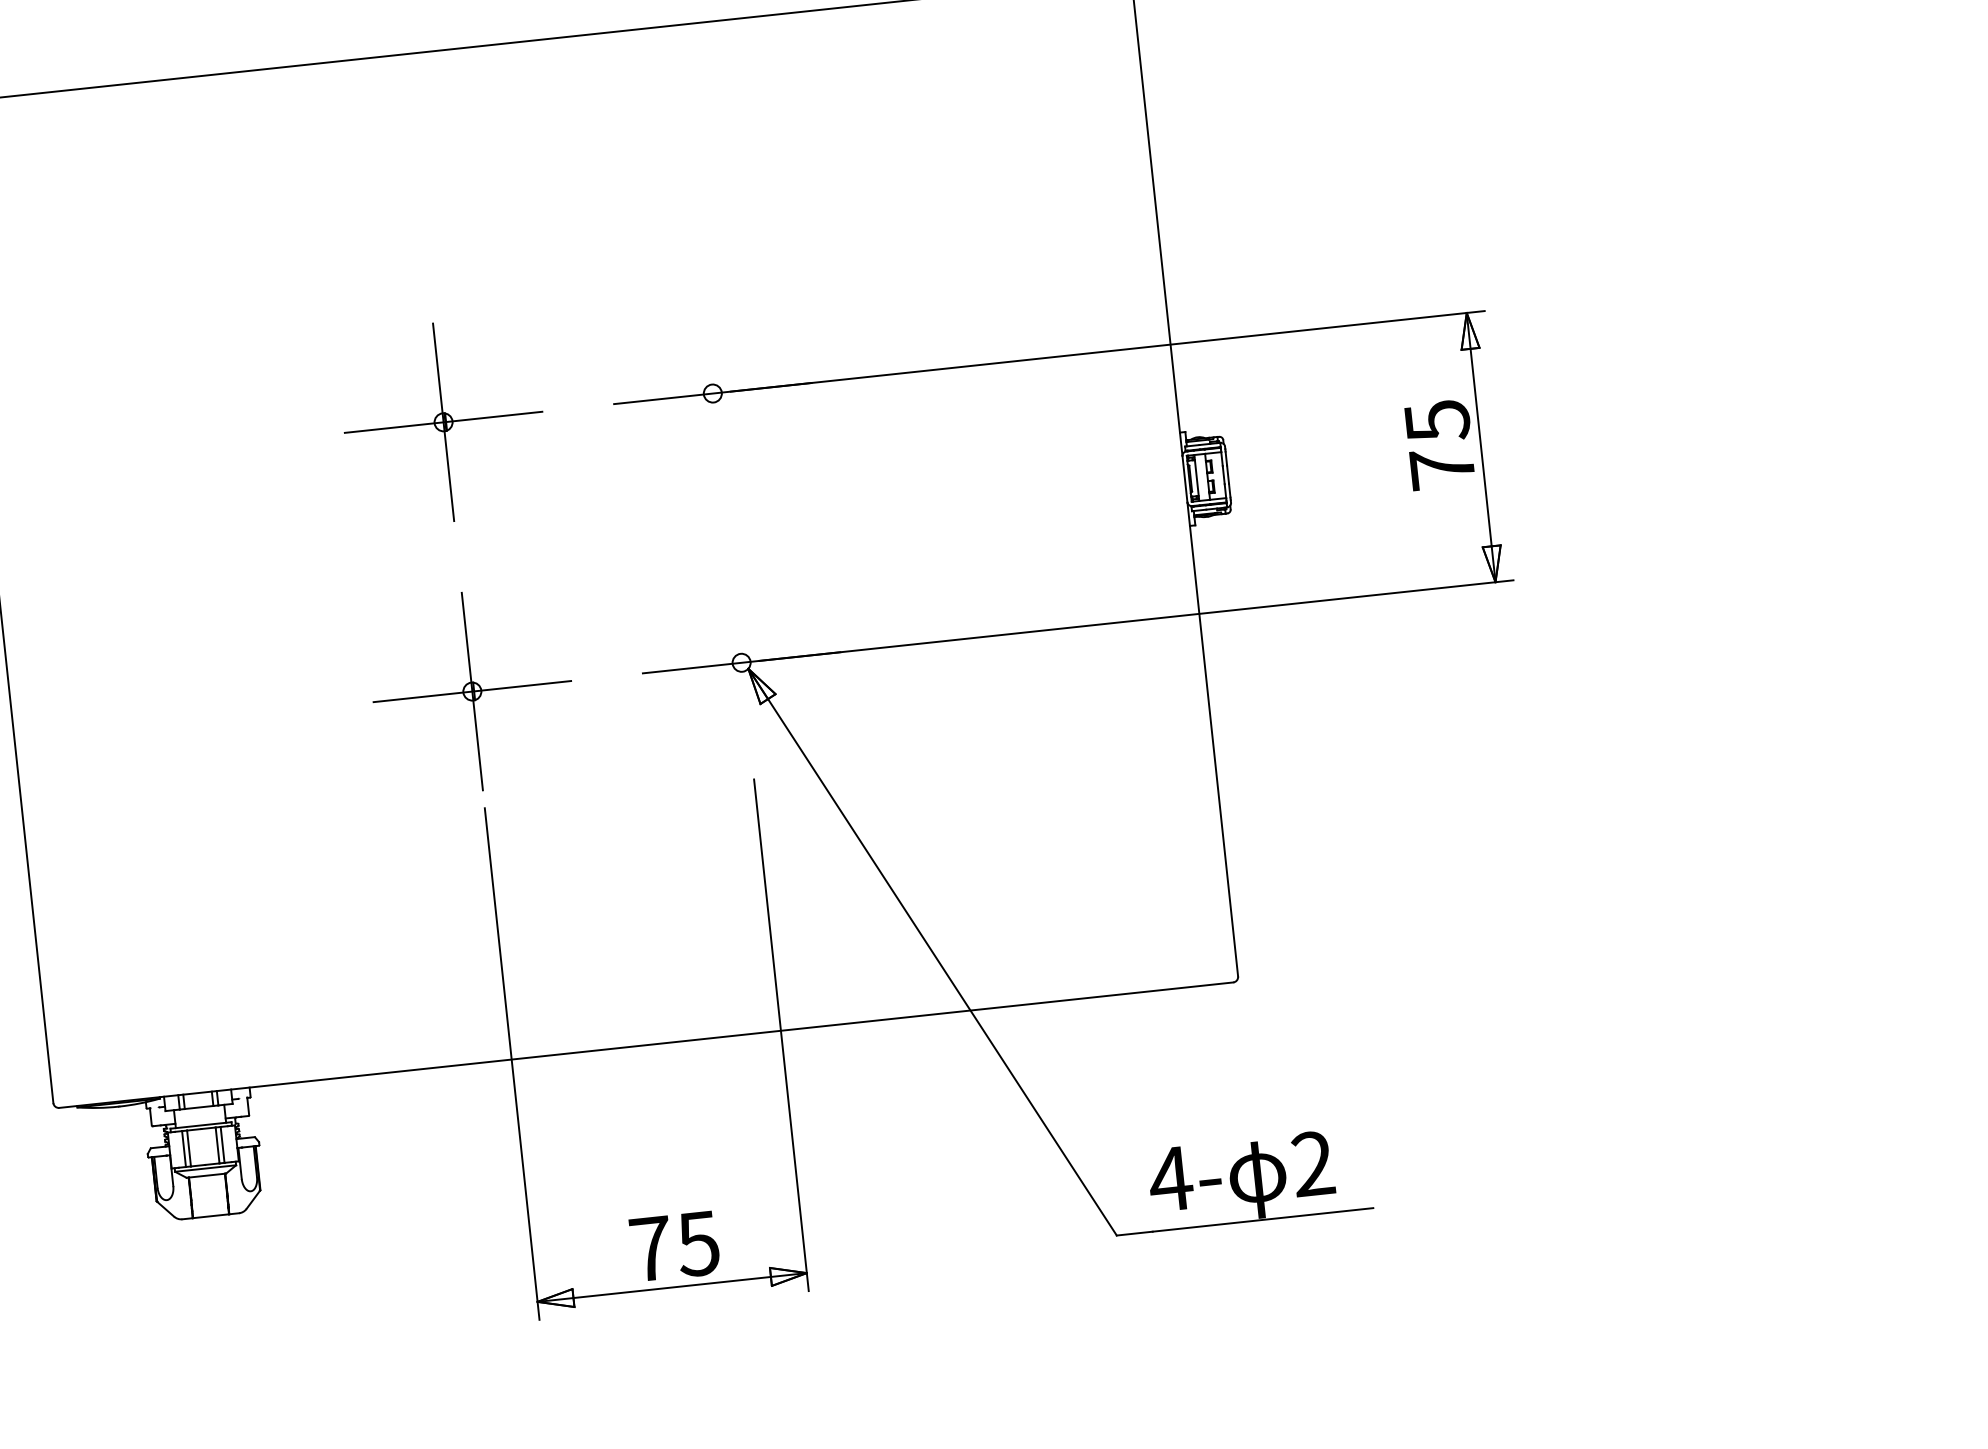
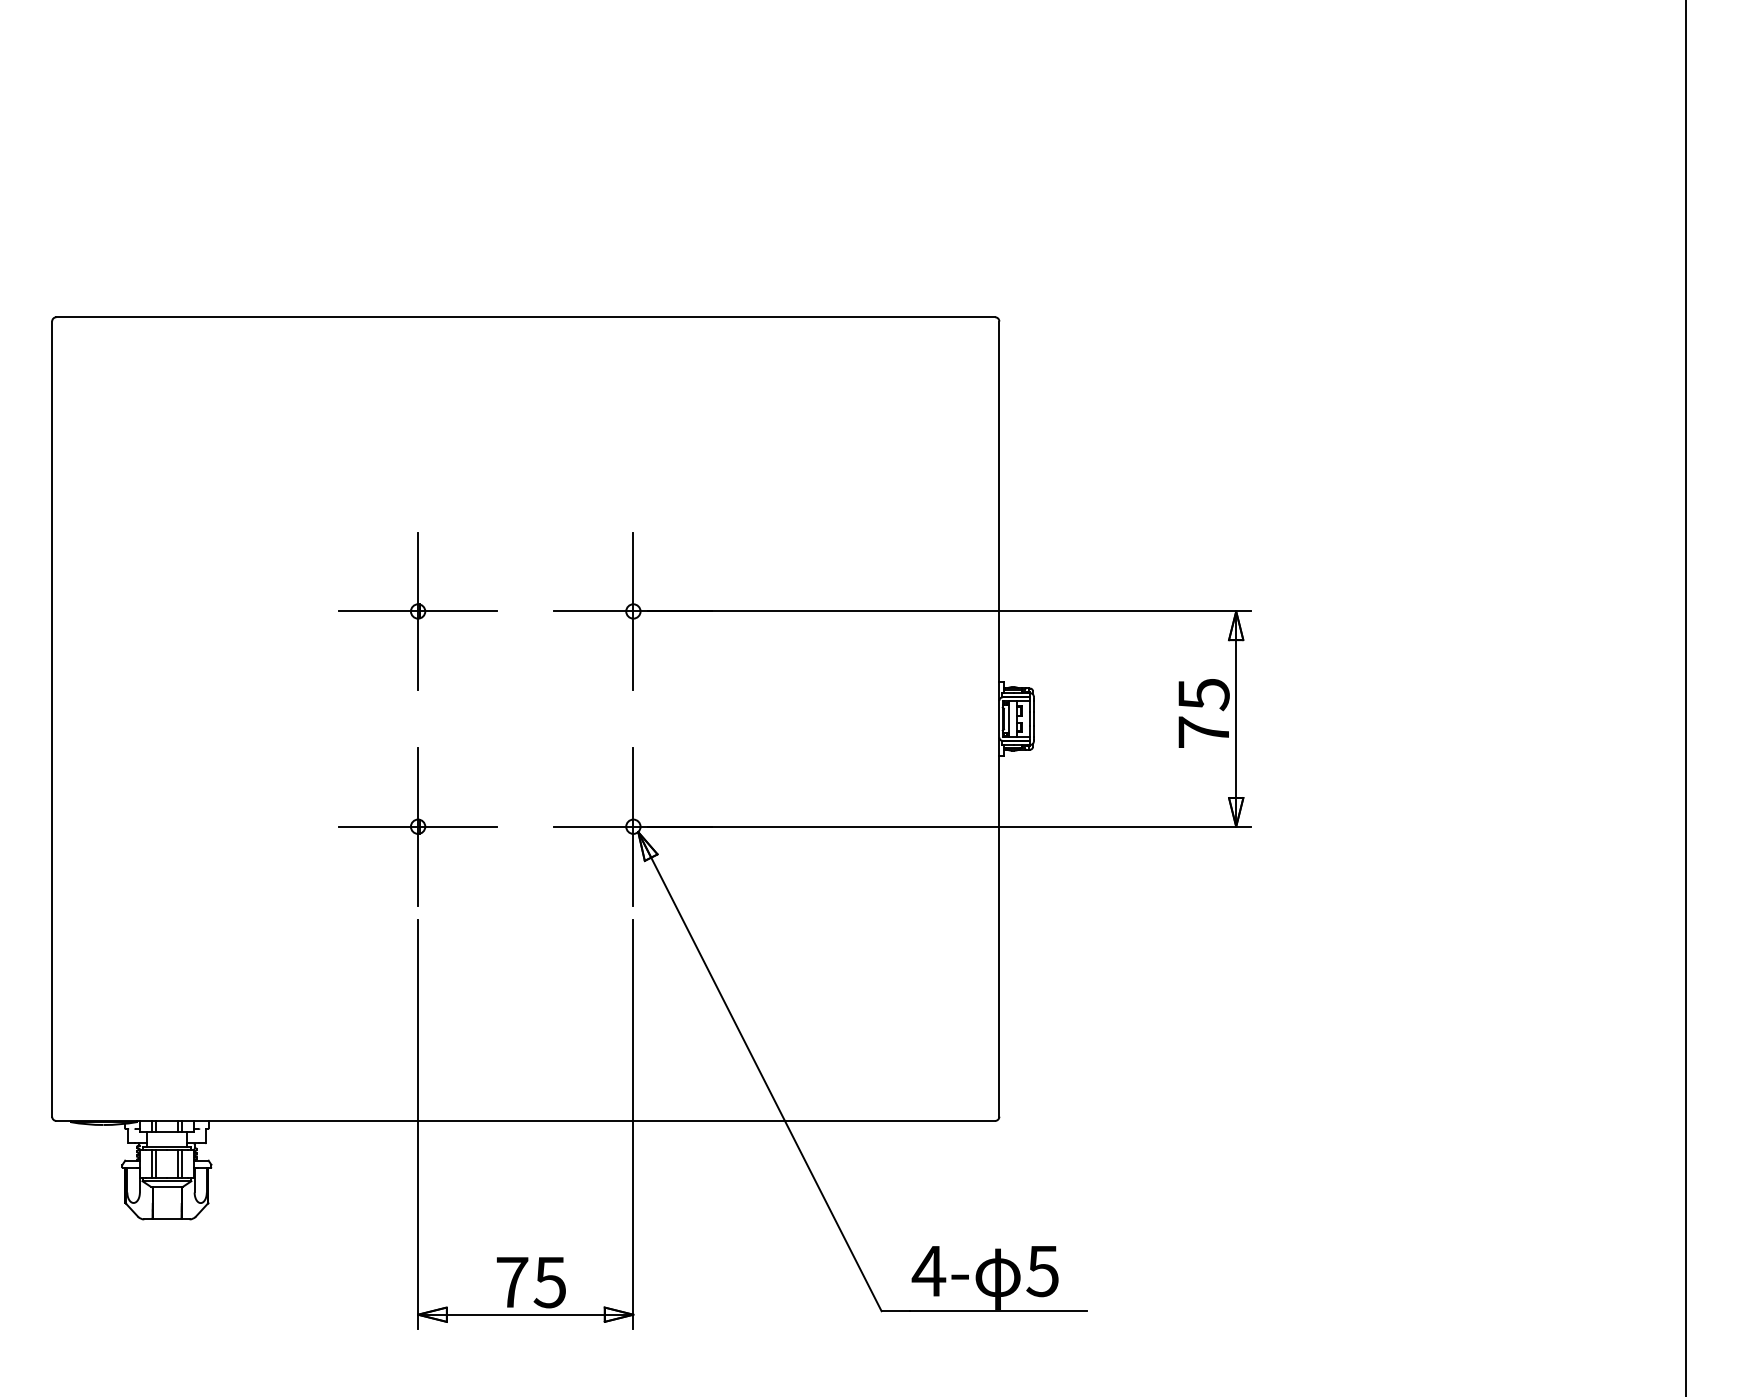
line: (712, 393) -> (633, 611), added
line: (741, 662) -> (633, 826), added
text: (1312, 1164) -> (1042, 1271), 2 -> 5

